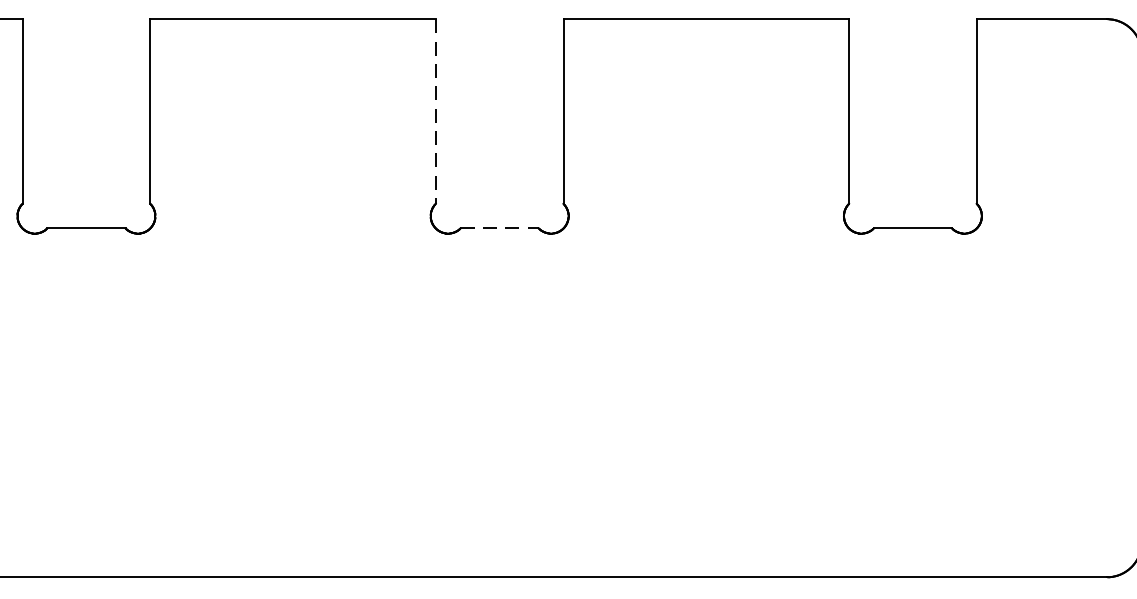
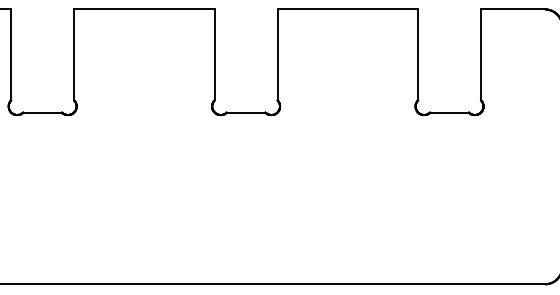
line: (435, 112) -> (214, 55), dashed -> solid
line: (500, 228) -> (246, 112), dashed -> solid

